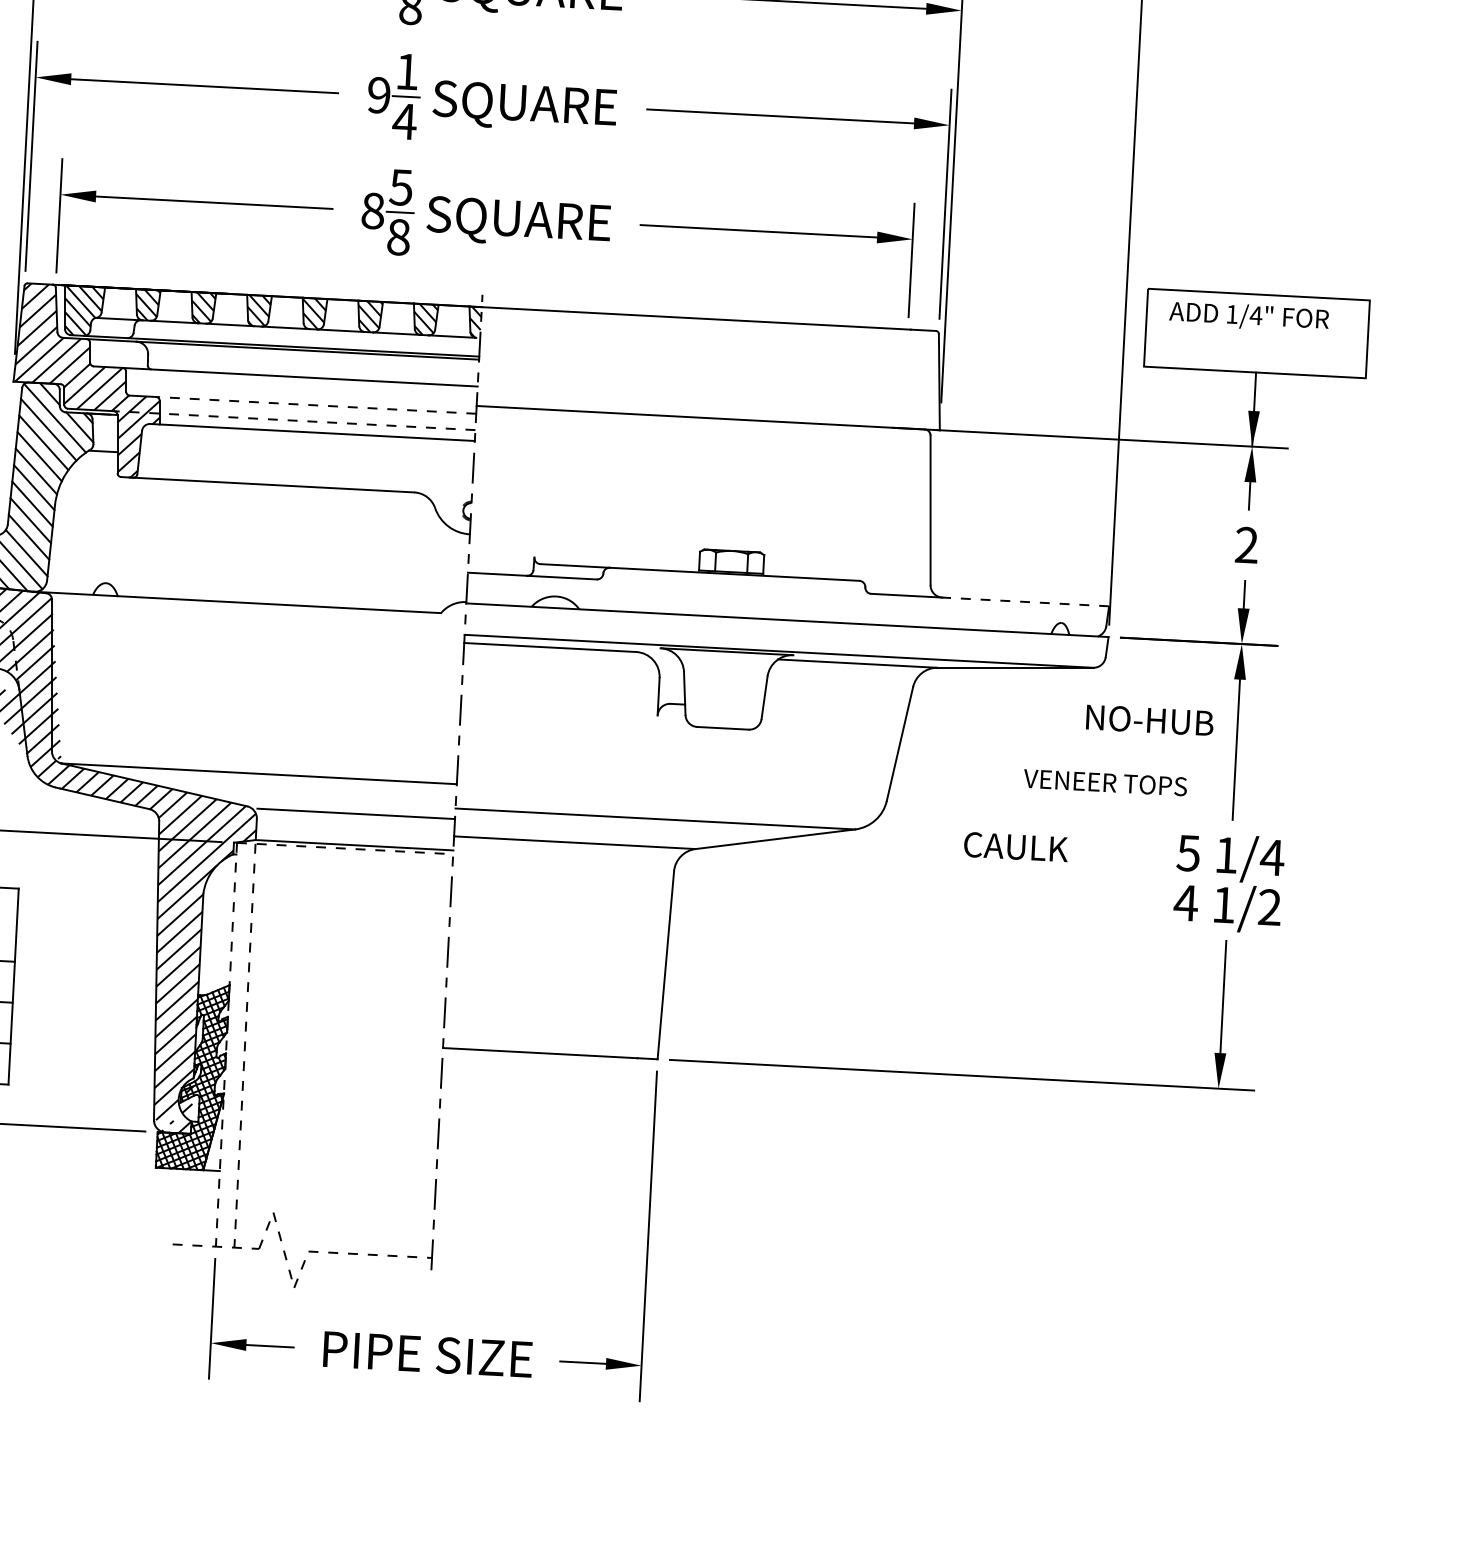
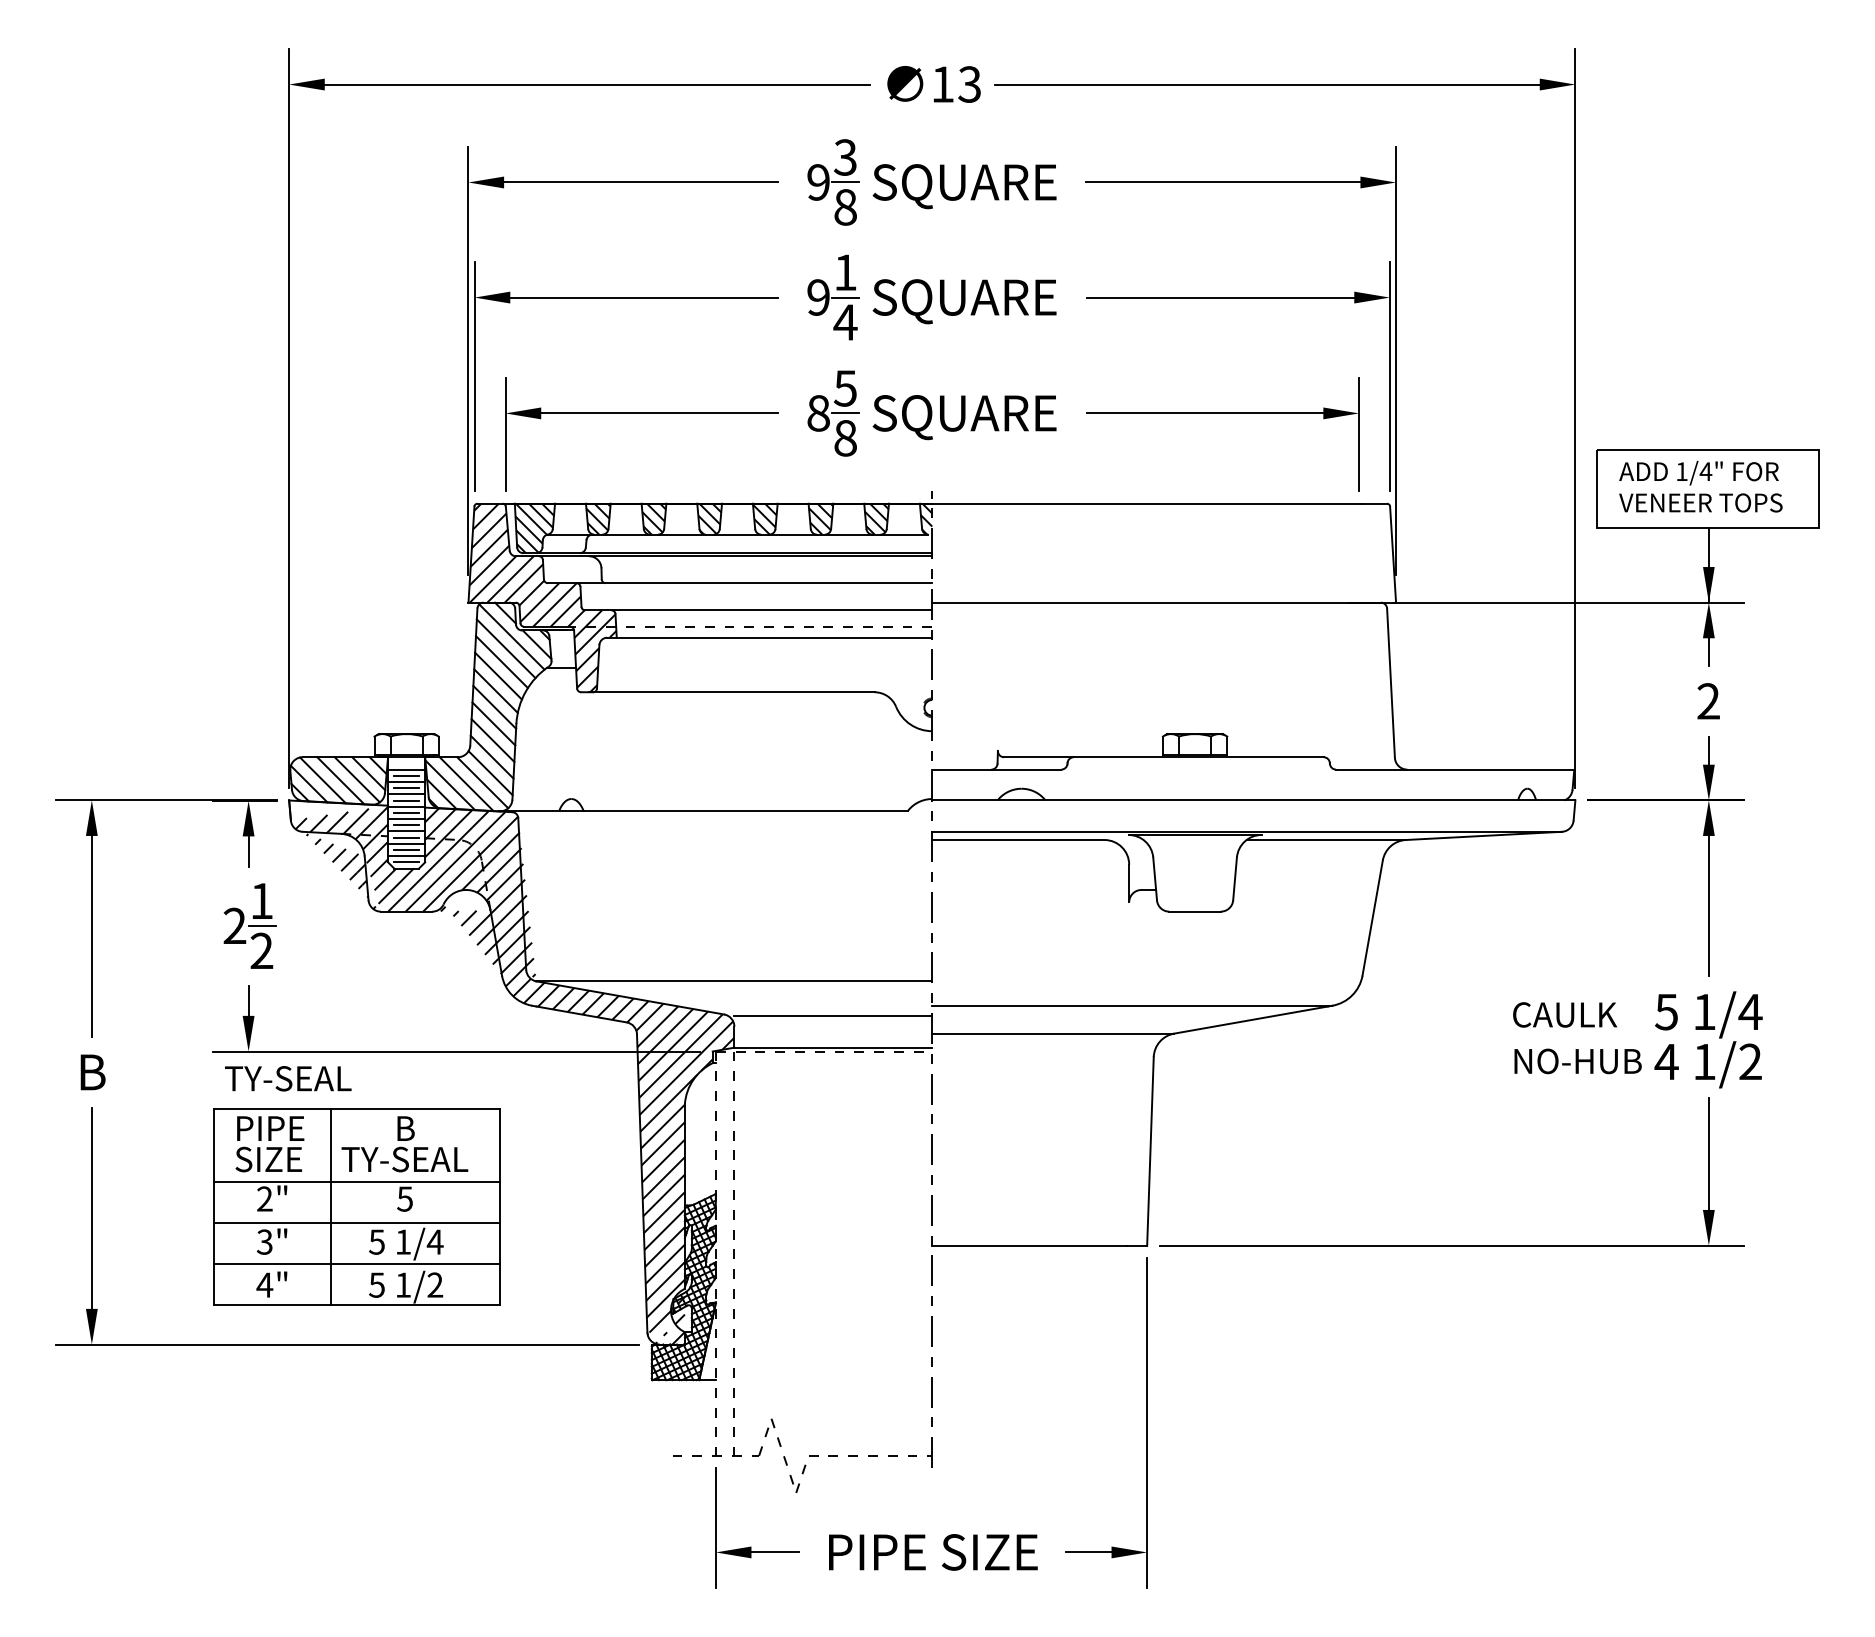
line: (315, 405) -> (771, 610), dashed -> solid
line: (1025, 601) -> (1490, 769), dashed -> solid
text: (1149, 720) -> (1577, 1061), moved
text: (1105, 782) -> (1700, 502), moved
text: (1016, 846) -> (1565, 1014), moved

